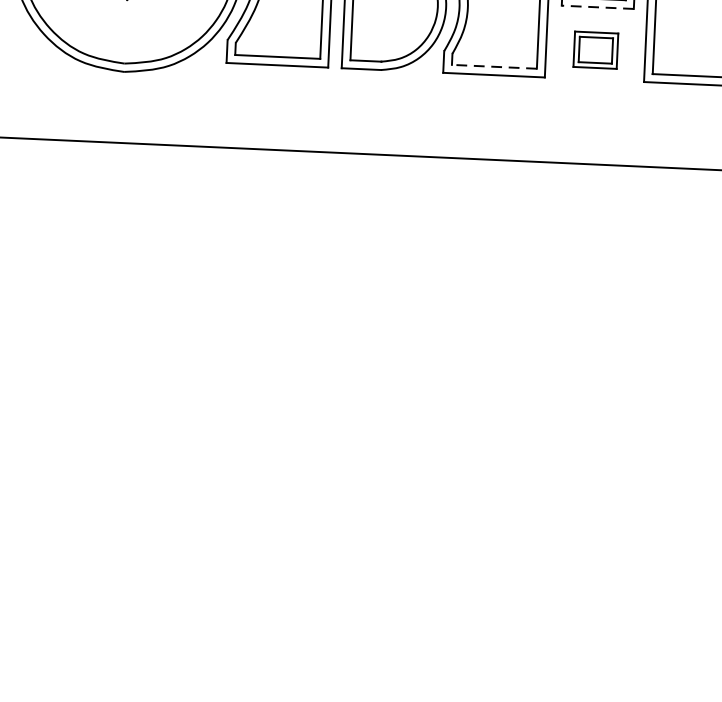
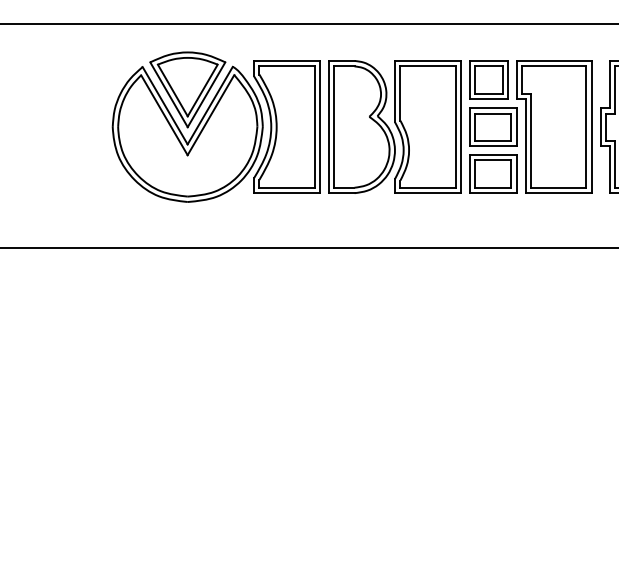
line: (596, 7) -> (492, 146), dashed -> solid
part: (595, 49) -> (493, 173), size x1.67
line: (495, 66) -> (428, 187), dashed -> solid

